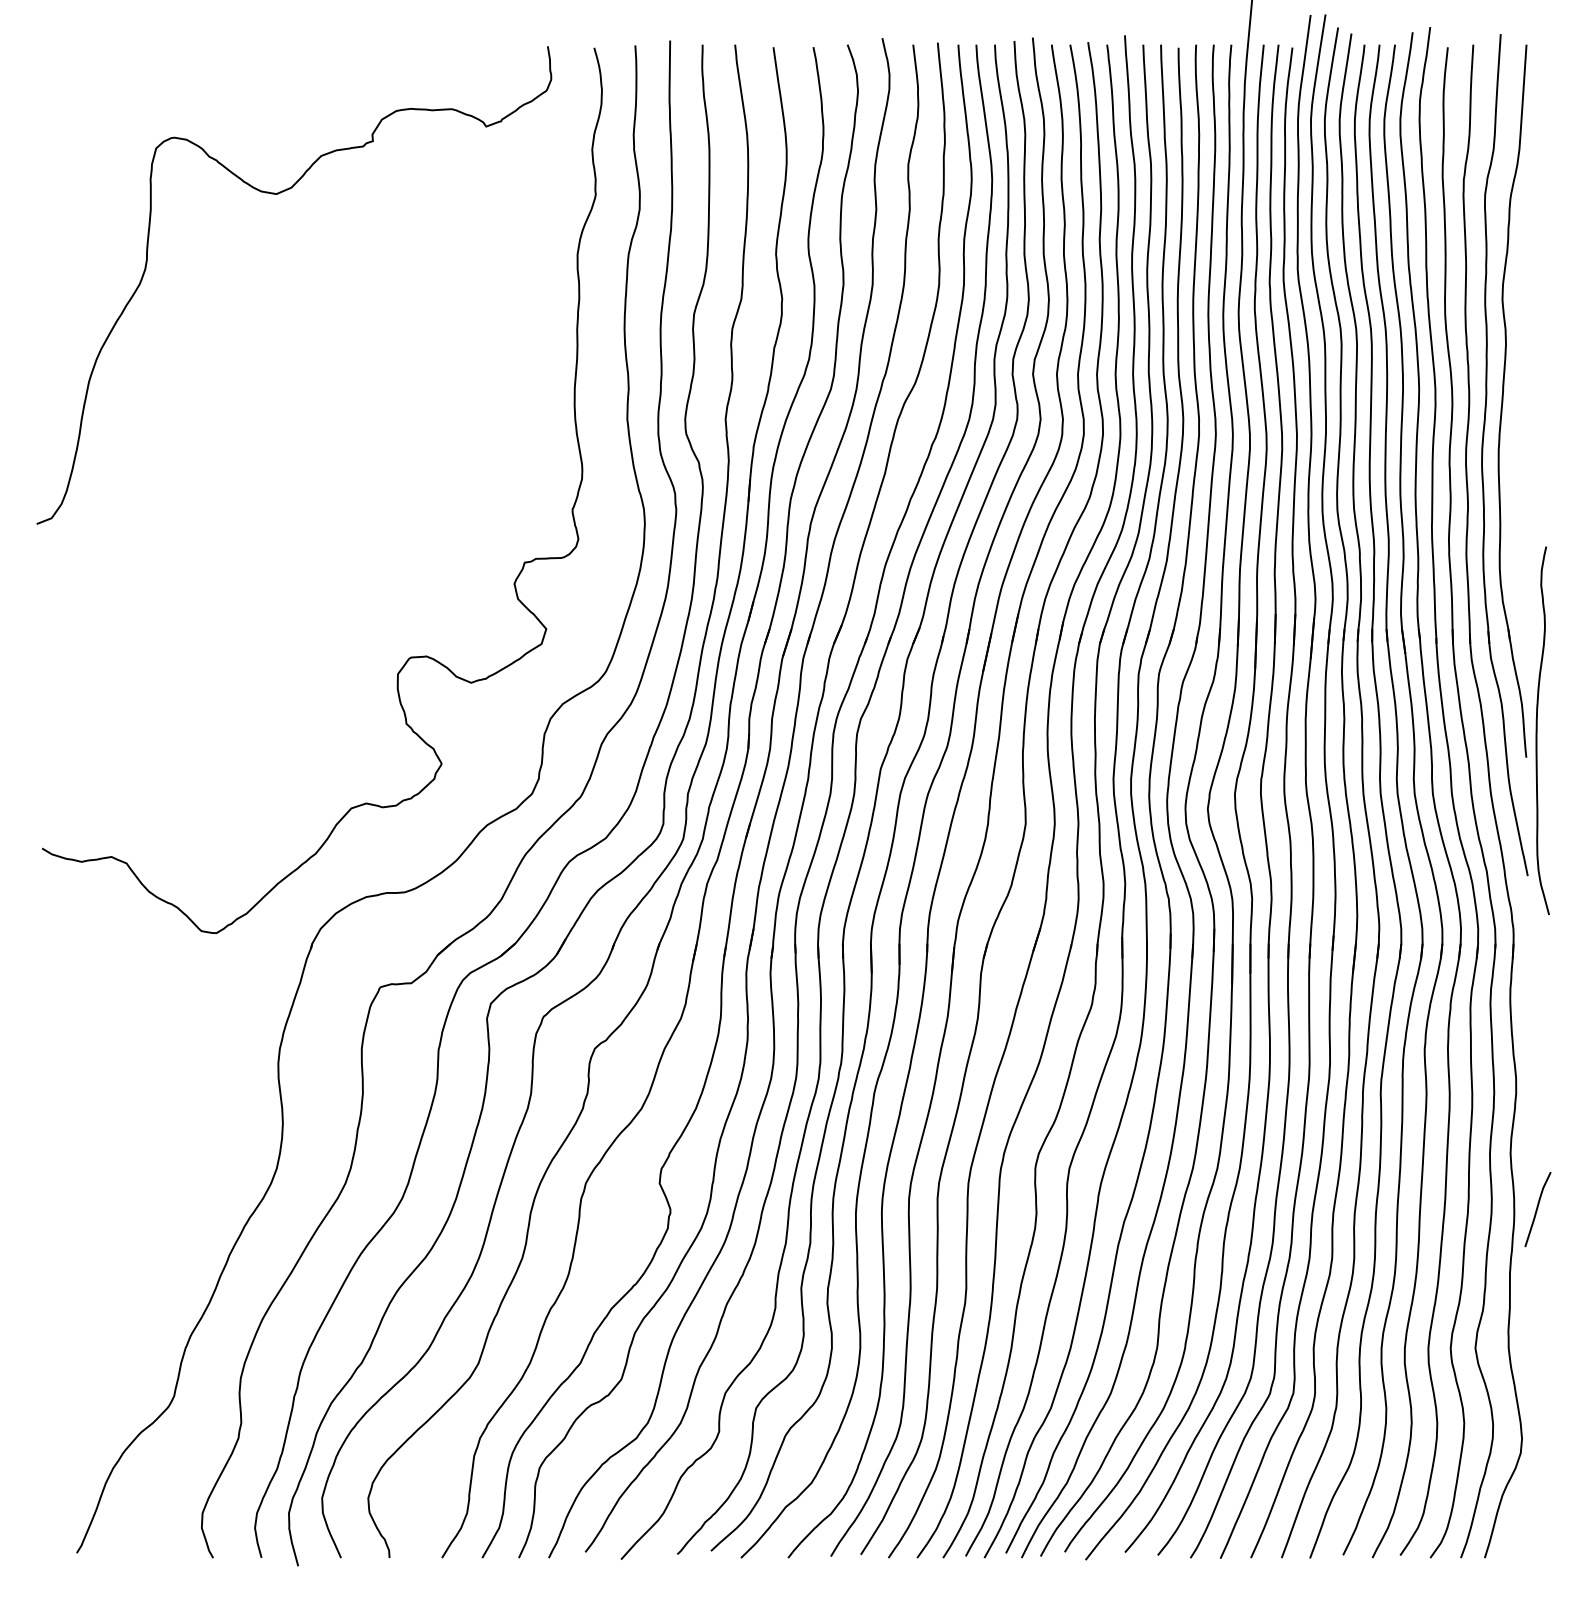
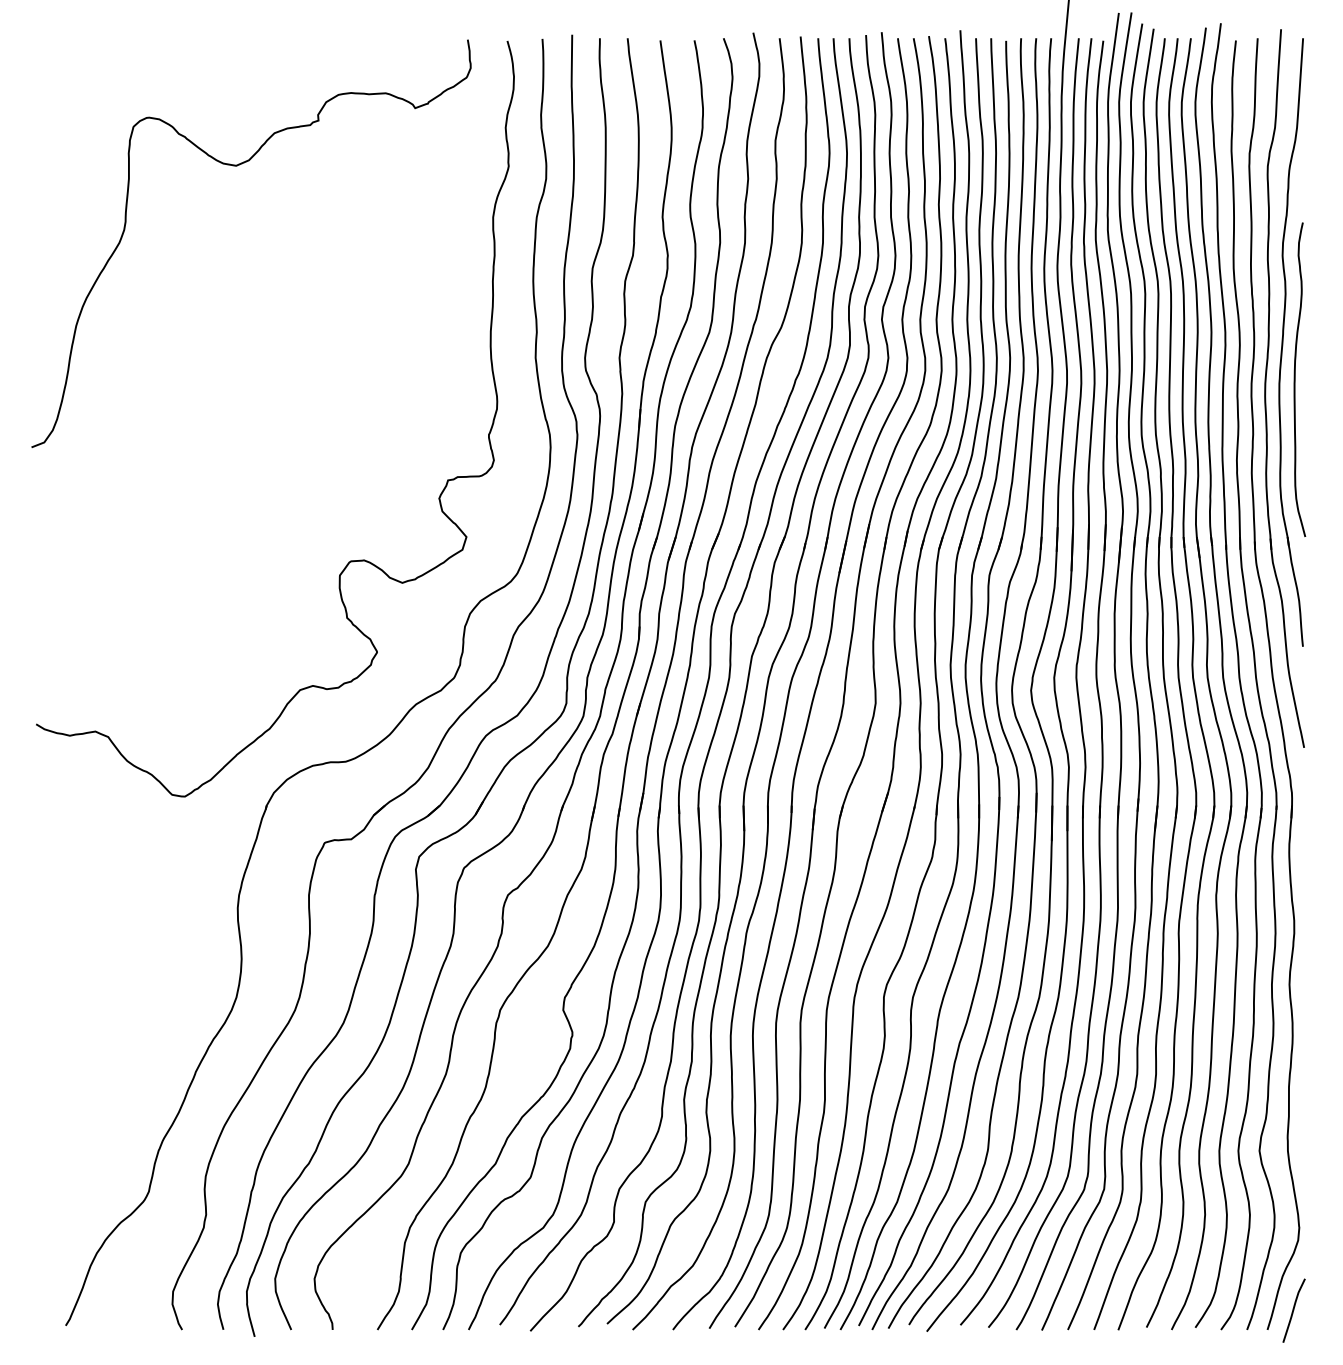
curve: (1537, 730) -> (1295, 379), moved
curve: (1537, 1209) -> (1293, 1310), moved

